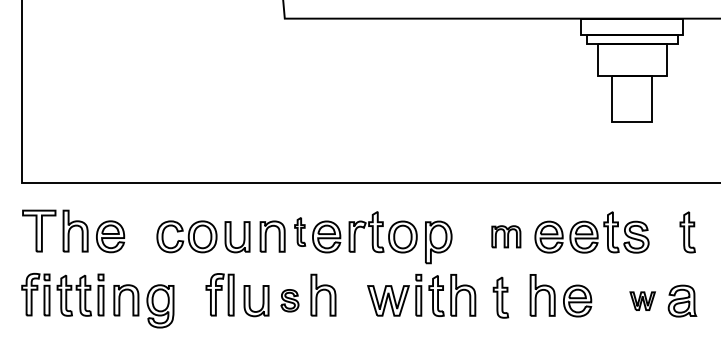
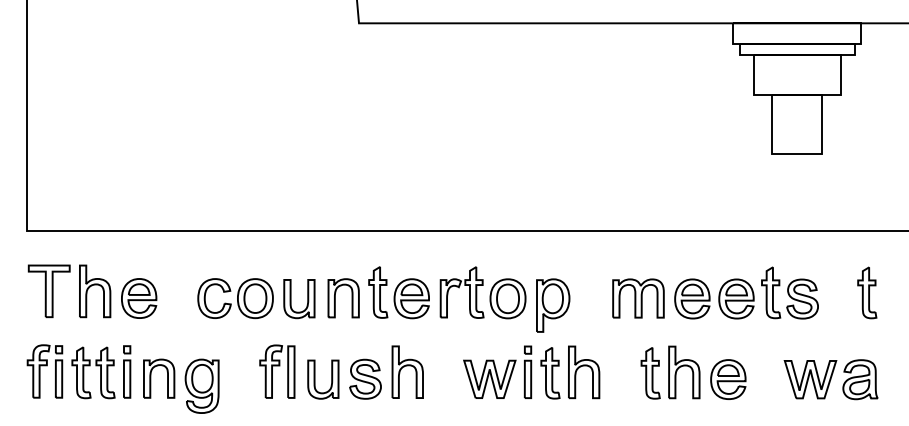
part: (300, 232) -> (378, 292), size x1.43
part: (506, 236) -> (638, 298), size x1.43
part: (500, 297) -> (650, 373), moved
part: (289, 300) -> (365, 378), size x1.43
part: (642, 300) -> (810, 379), size x1.67

